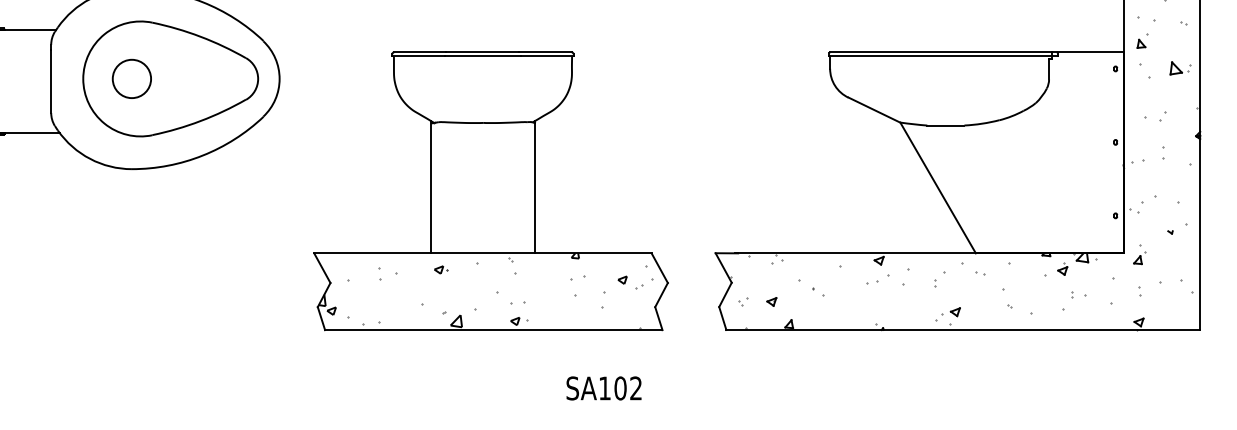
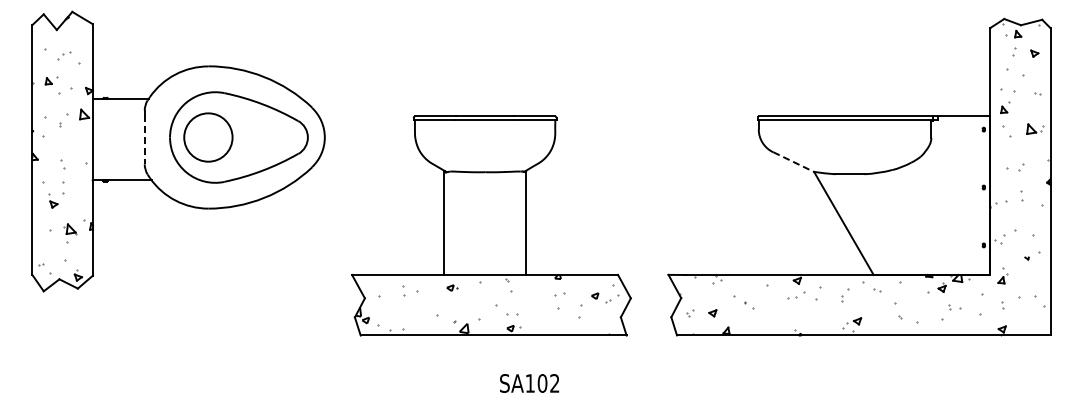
circle: (132, 78) -> (208, 137), size x1.6
line: (50, 81) -> (144, 139), solid -> dashed
line: (874, 110) -> (793, 162), solid -> dashed
text: (603, 388) -> (529, 383), moved

